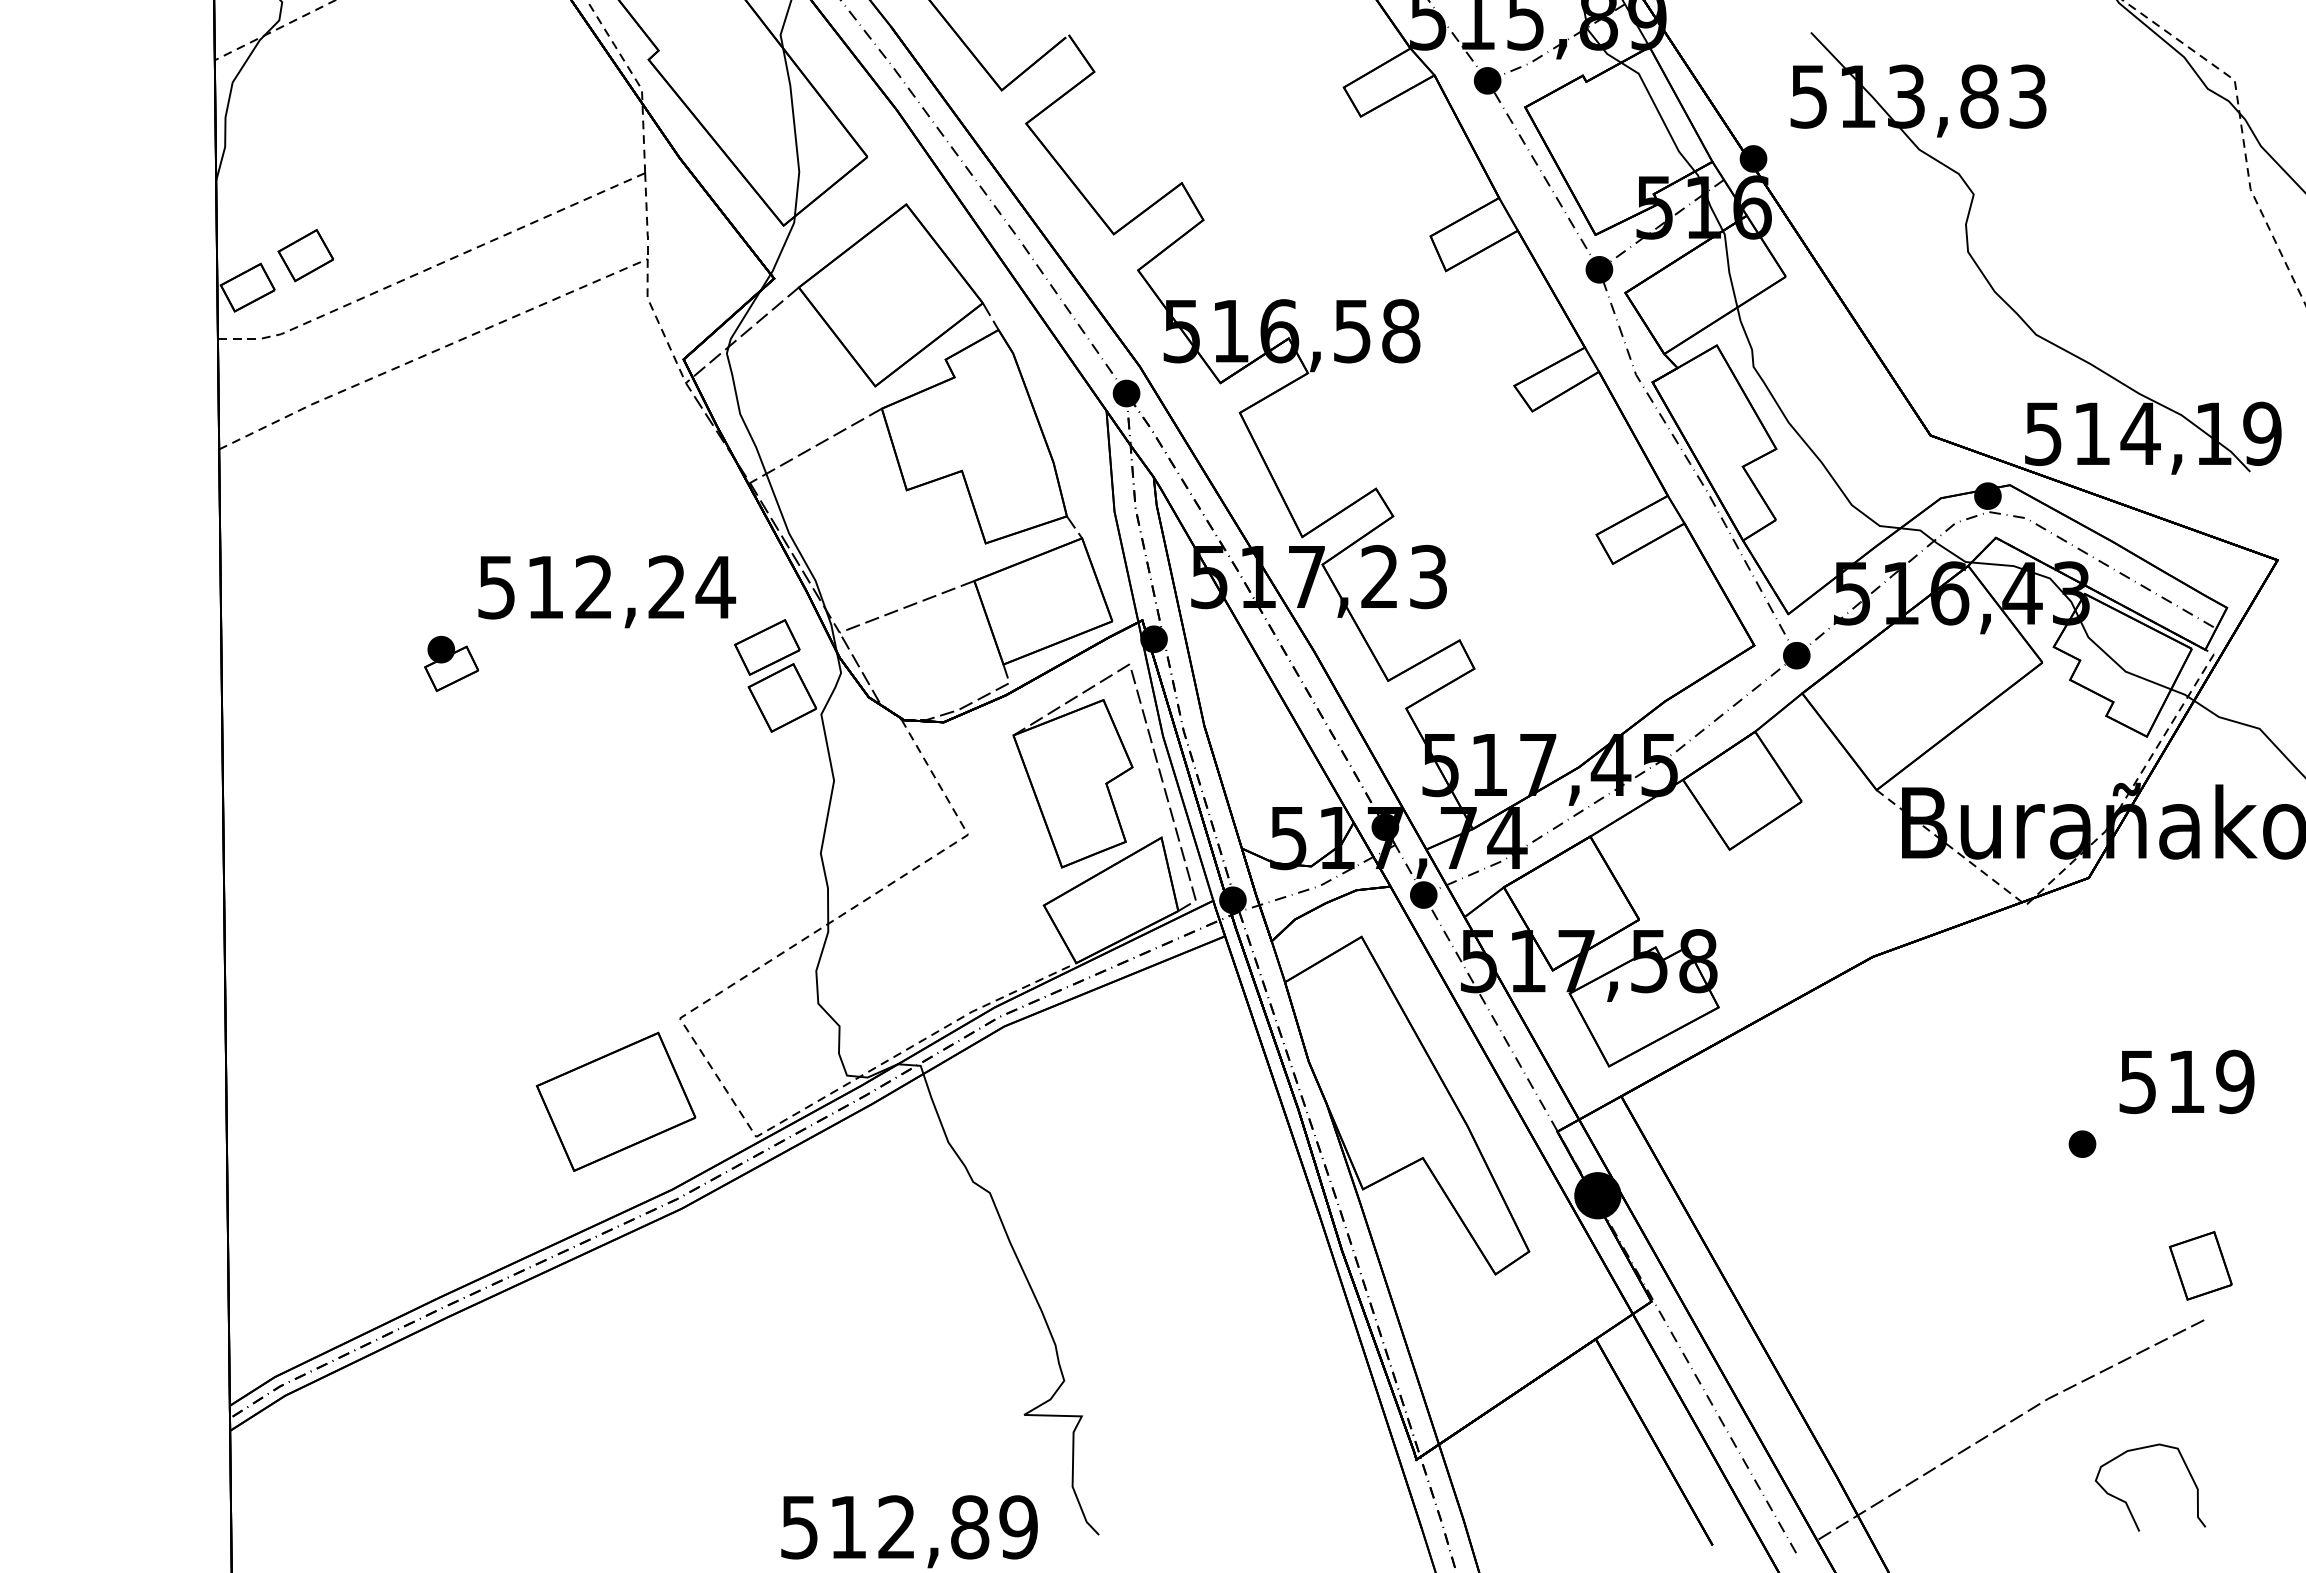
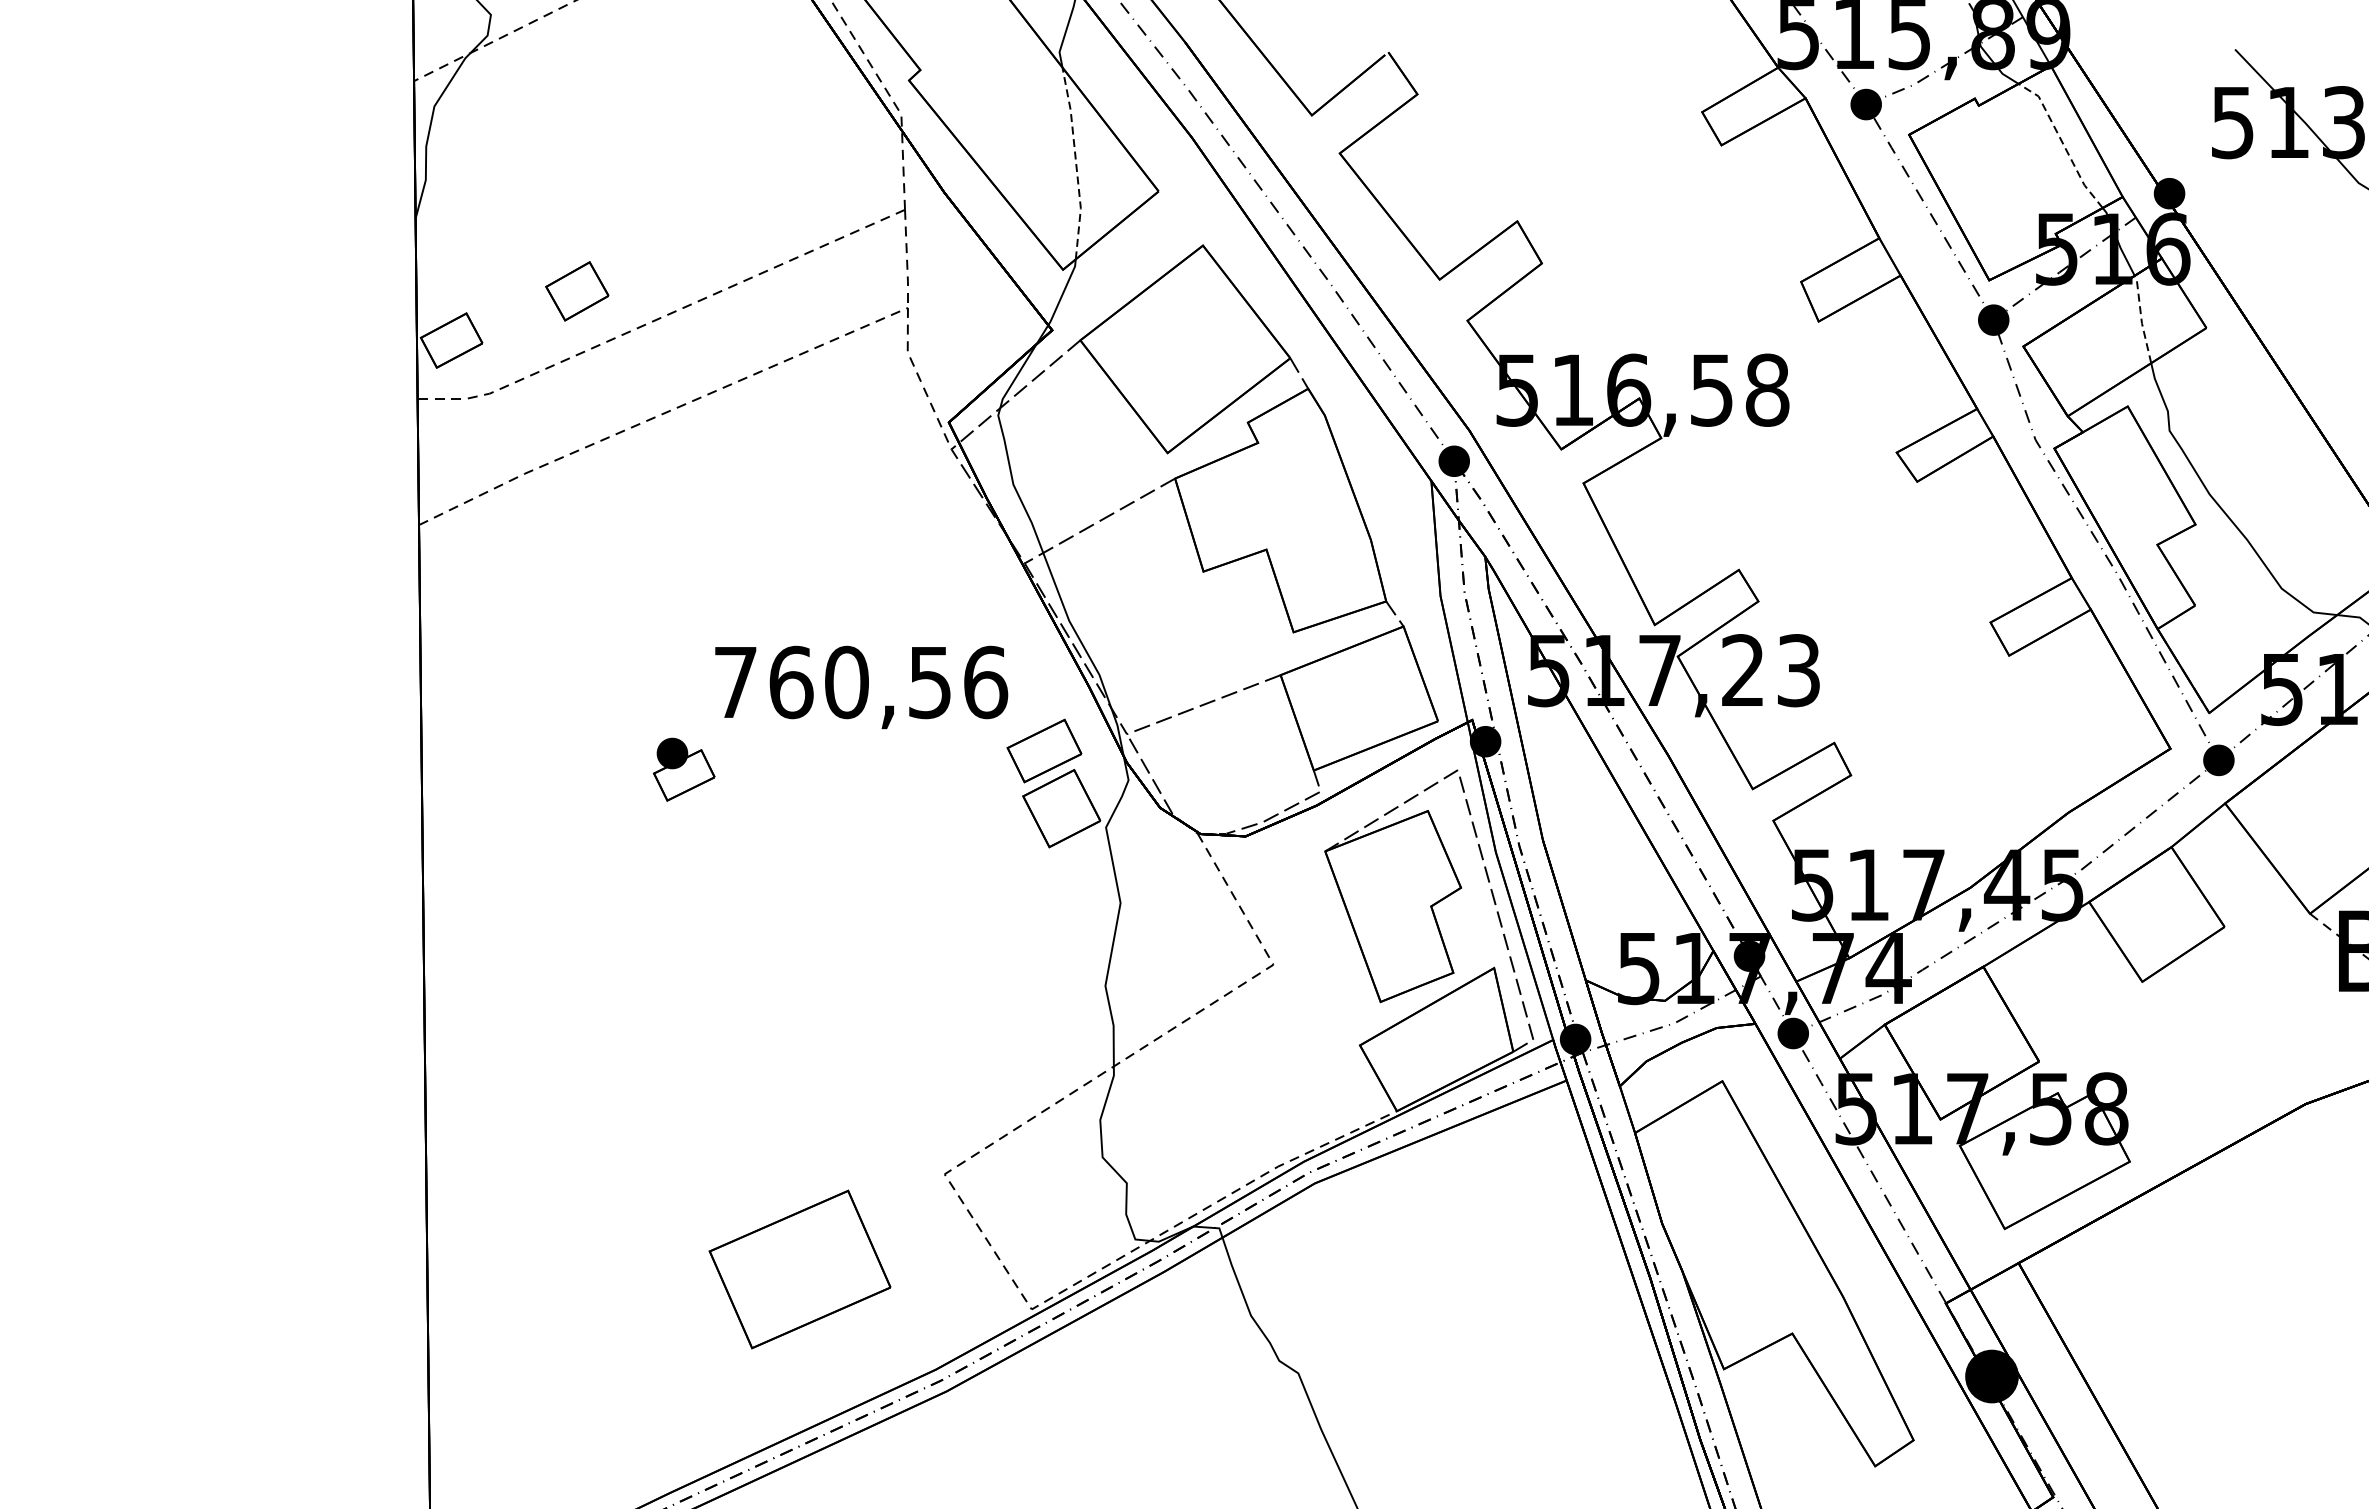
line: (1659, 114) -> (2062, 142), solid -> dashed
line: (795, 132) -> (1076, 163), solid -> dashed
part: (305, 255) -> (576, 291), moved
line: (1728, 268) -> (2141, 318), solid -> dashed
text: (607, 587) -> (862, 682), 512,24 -> 760,56
part: (615, 1101) -> (799, 1269), moved

